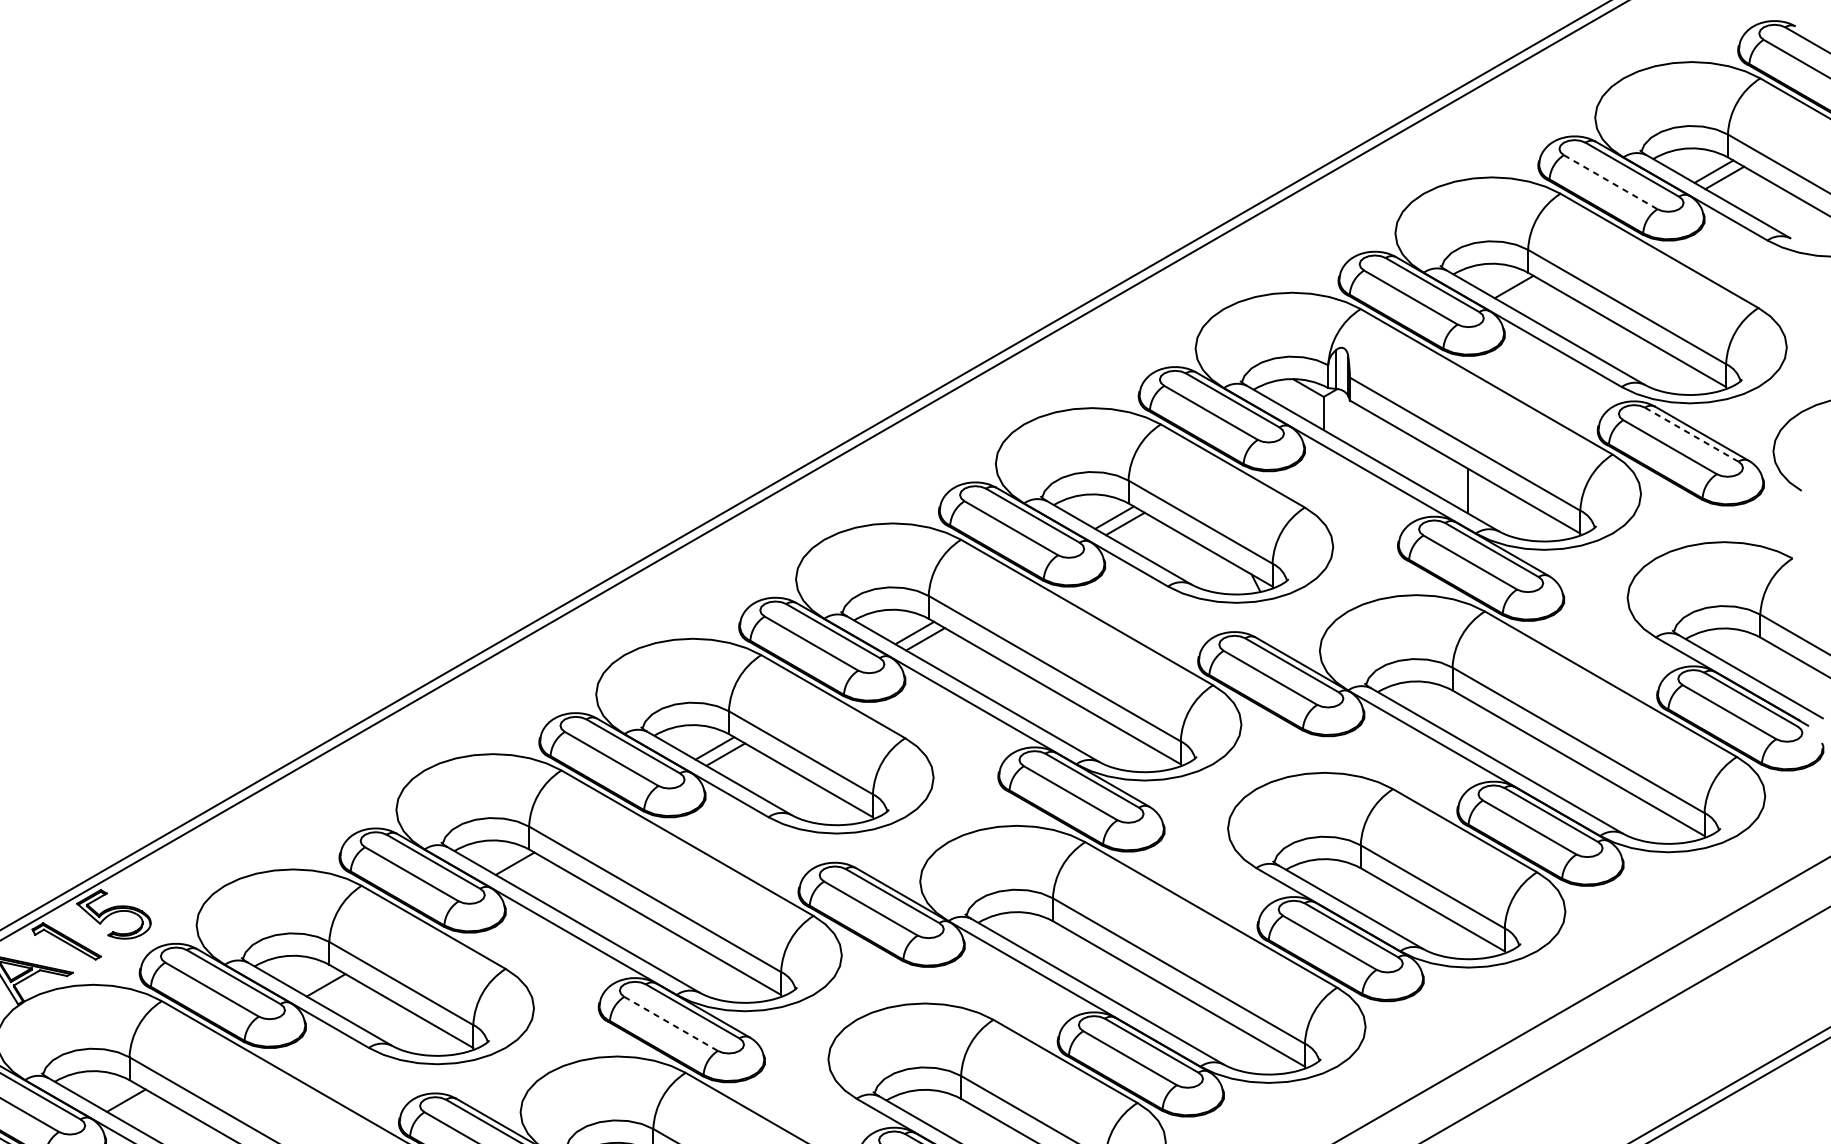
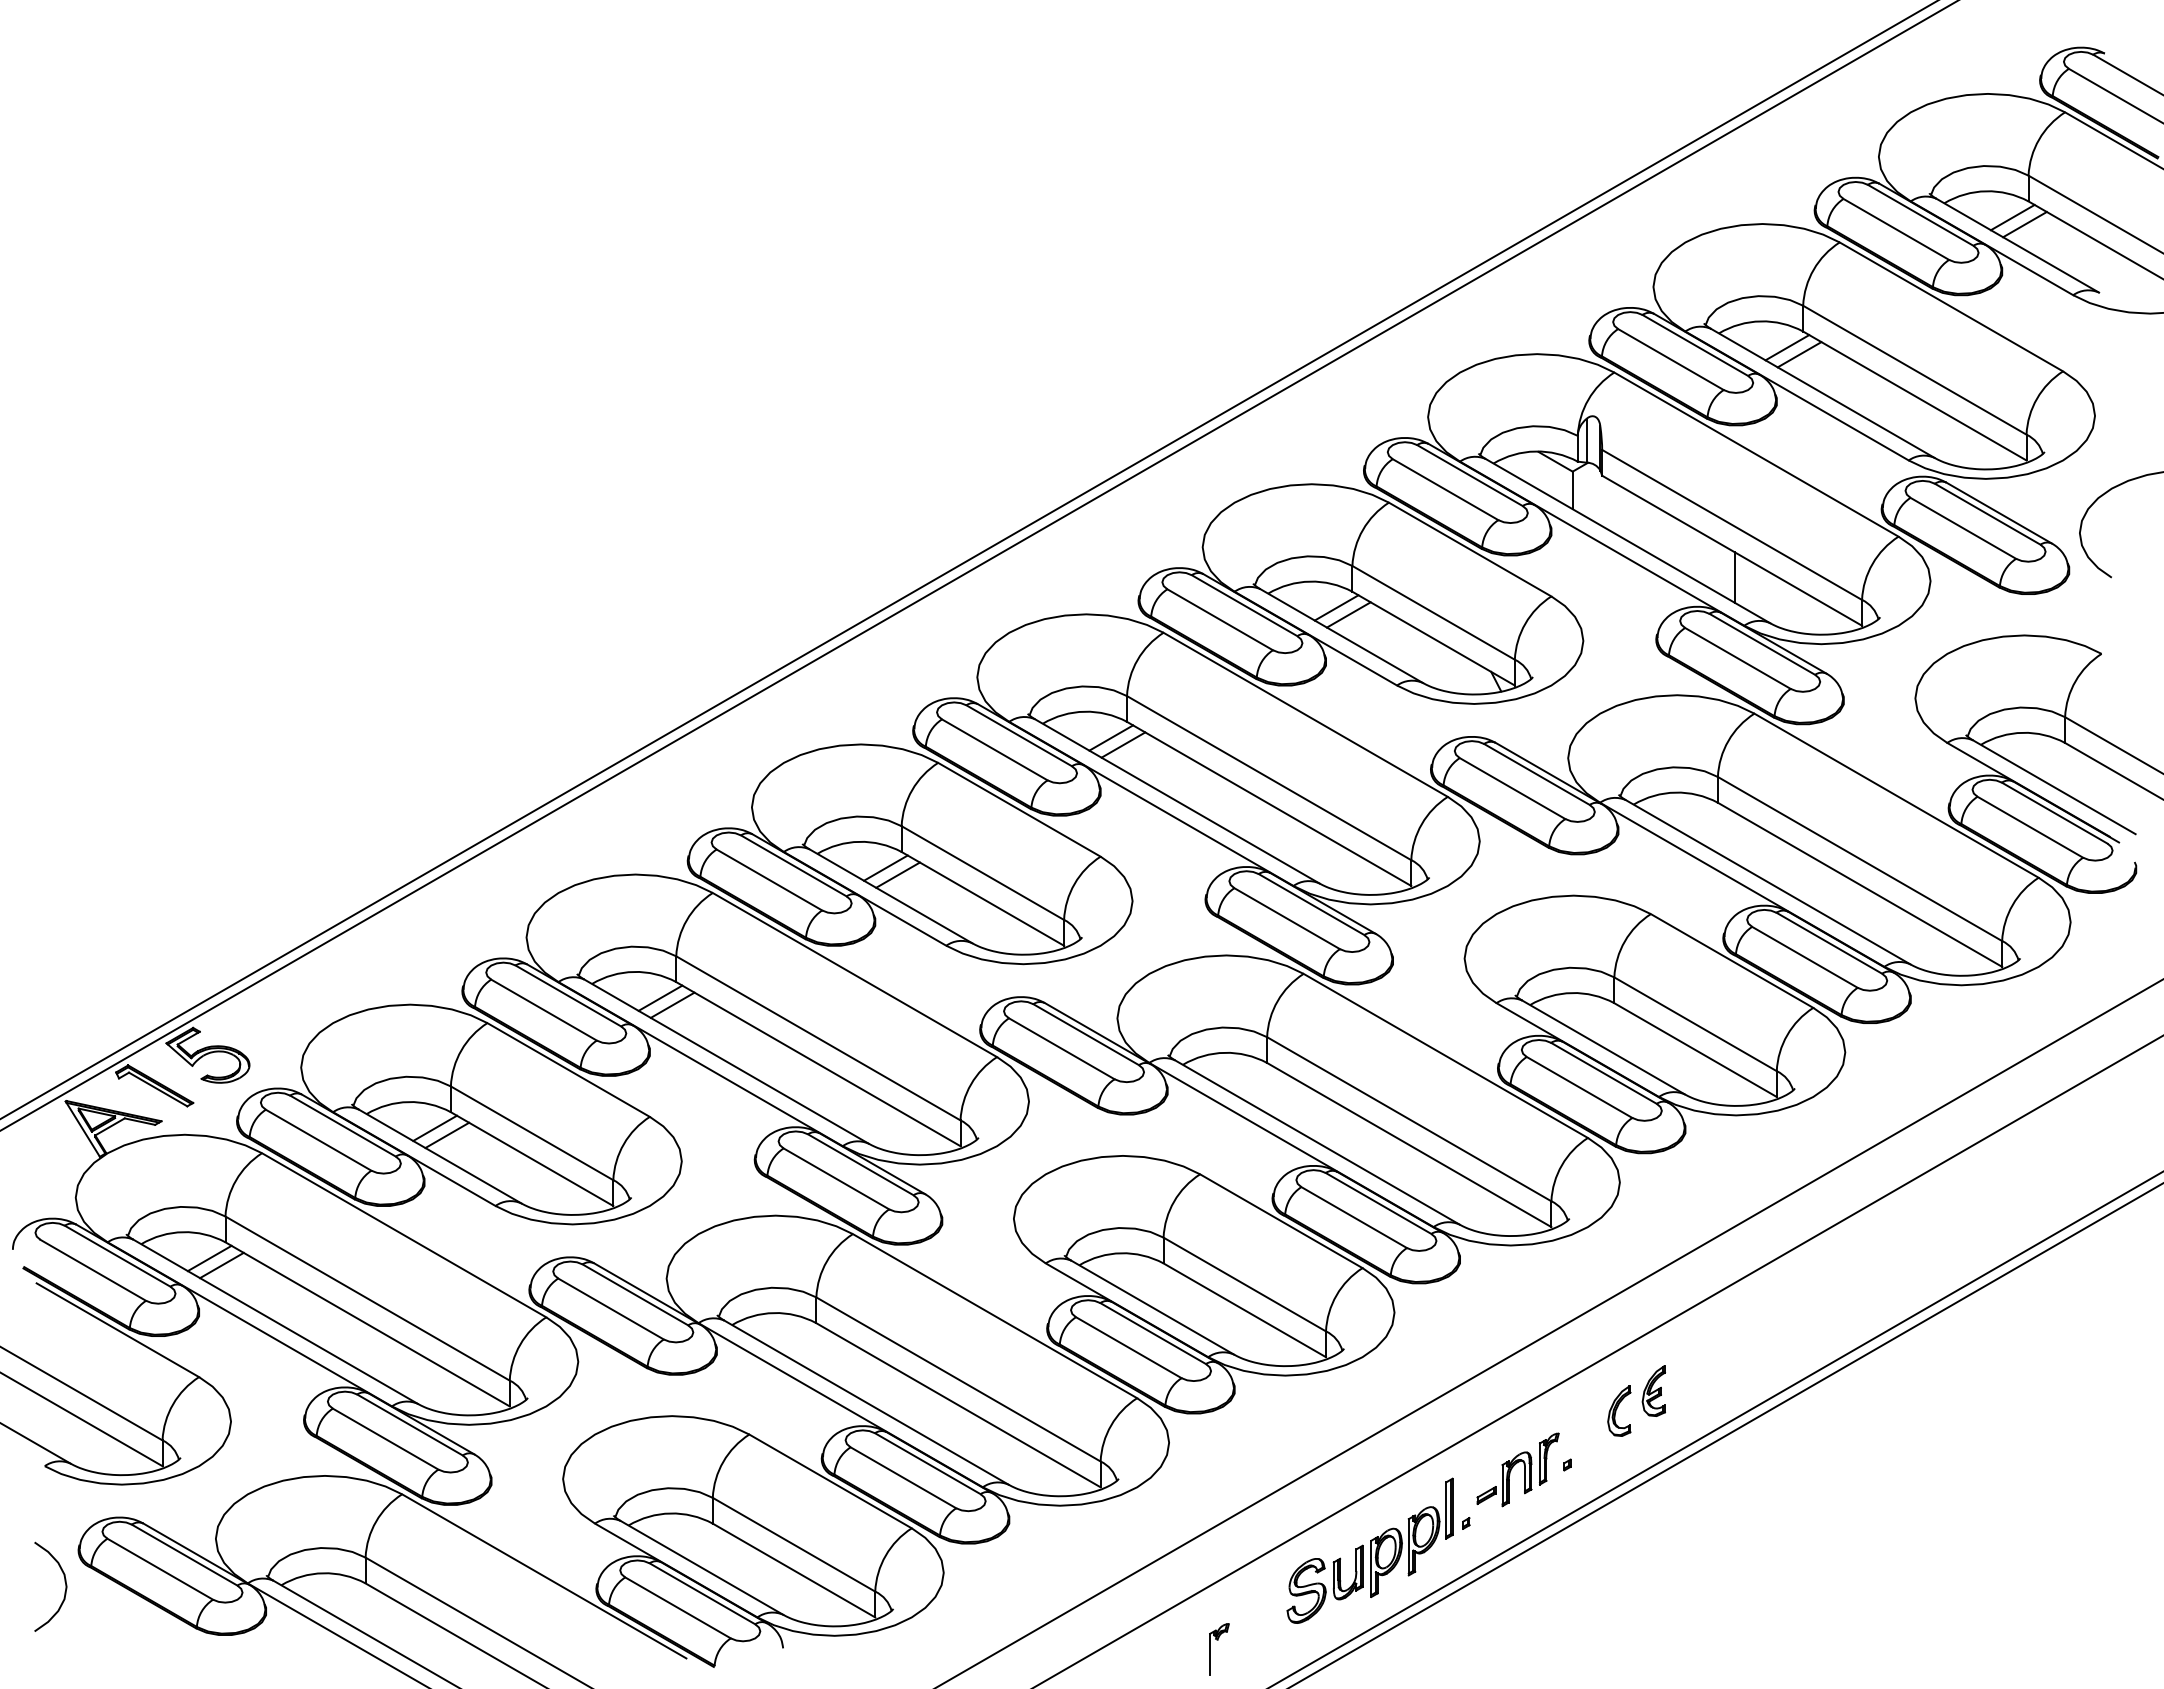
line: (1610, 182) -> (1896, 229), dashed -> solid
line: (1524, 293) -> (1799, 354), added
line: (1691, 434) -> (1987, 514), dashed -> solid
line: (525, 869) -> (672, 1004), added
line: (314, 978) -> (434, 1127), added
line: (671, 1023) -> (836, 1178), dashed -> solid
line: (115, 1094) -> (209, 1258), added

